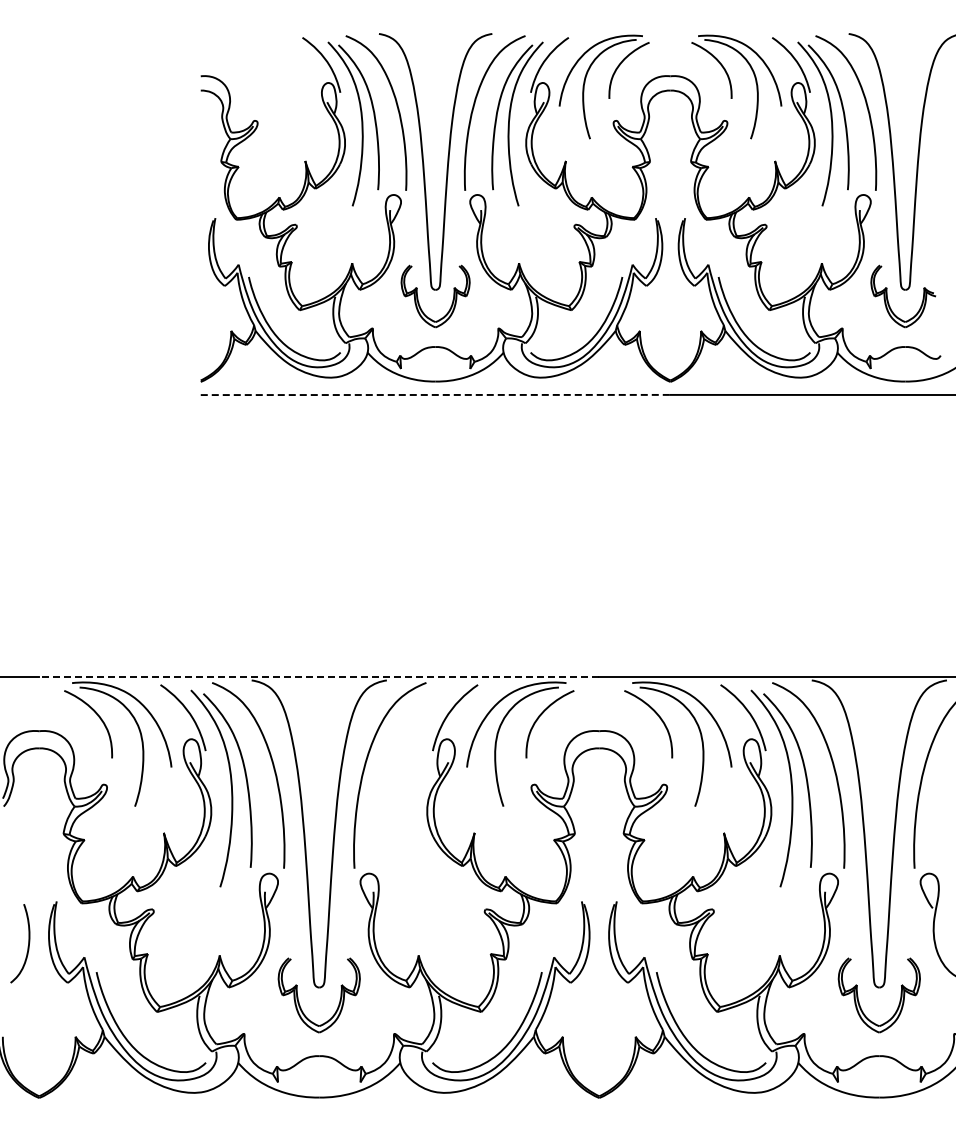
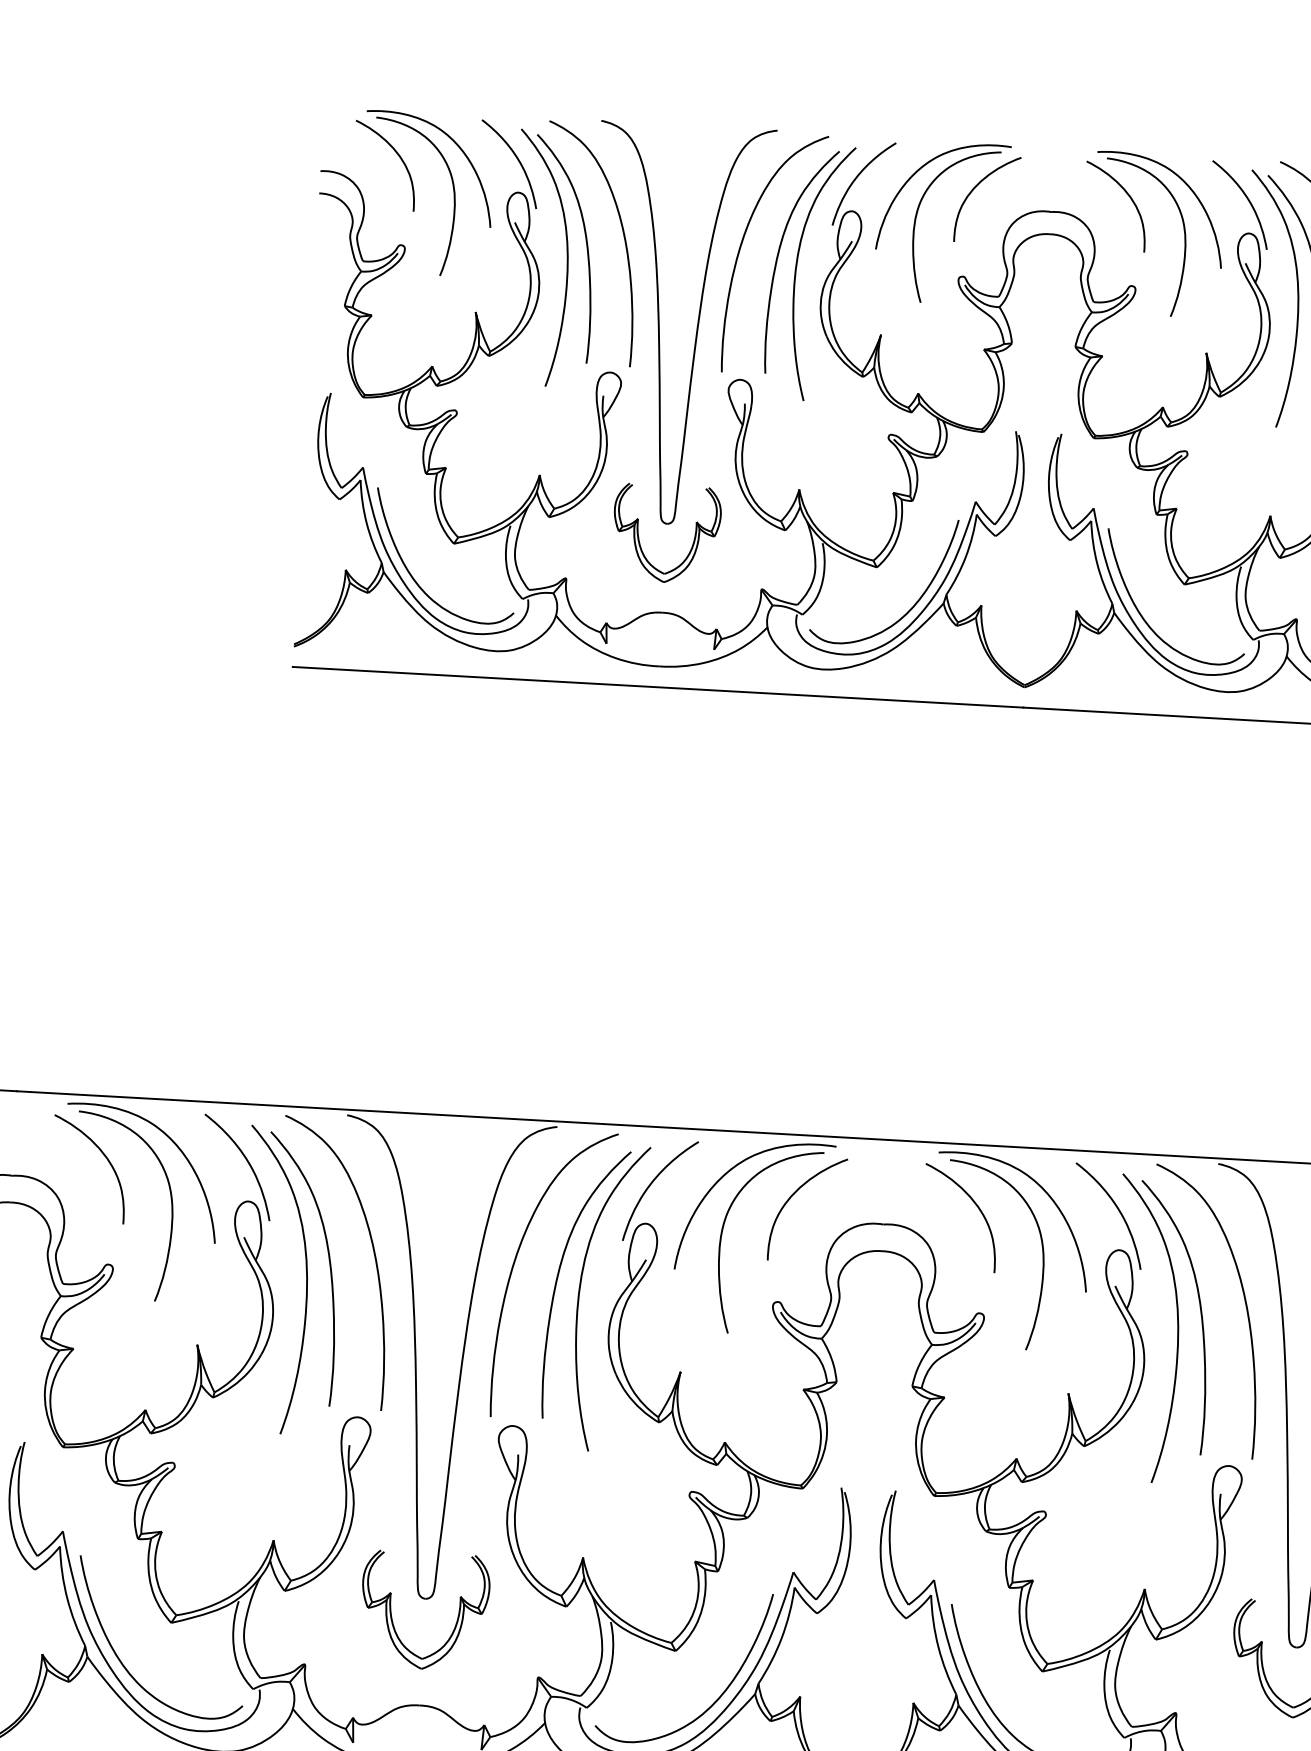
part: (266, 86) -> (421, 192), added
line: (435, 394) -> (657, 686), dashed -> solid
line: (318, 676) -> (451, 1114), dashed -> solid
part: (407, 788) -> (580, 1296), added

